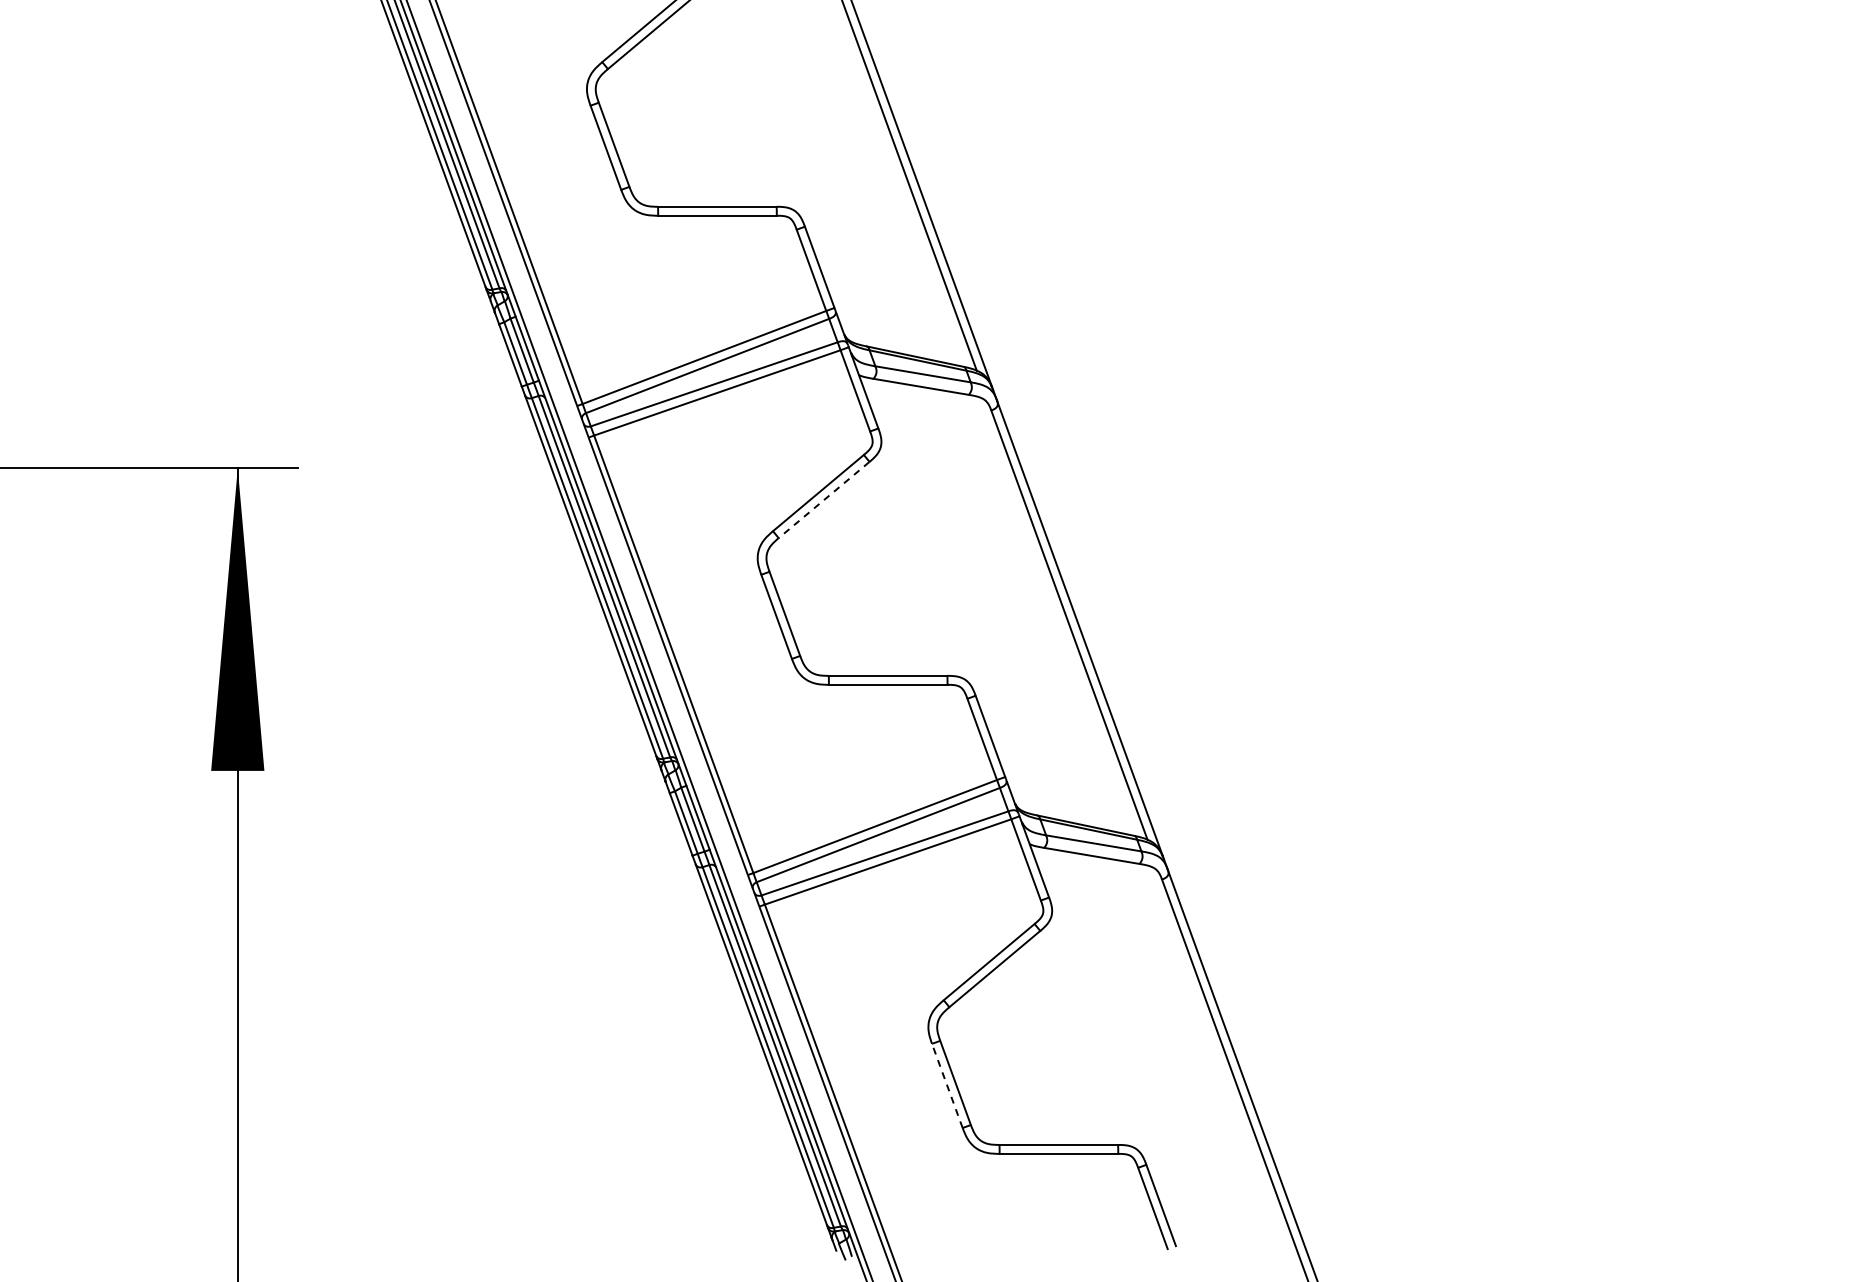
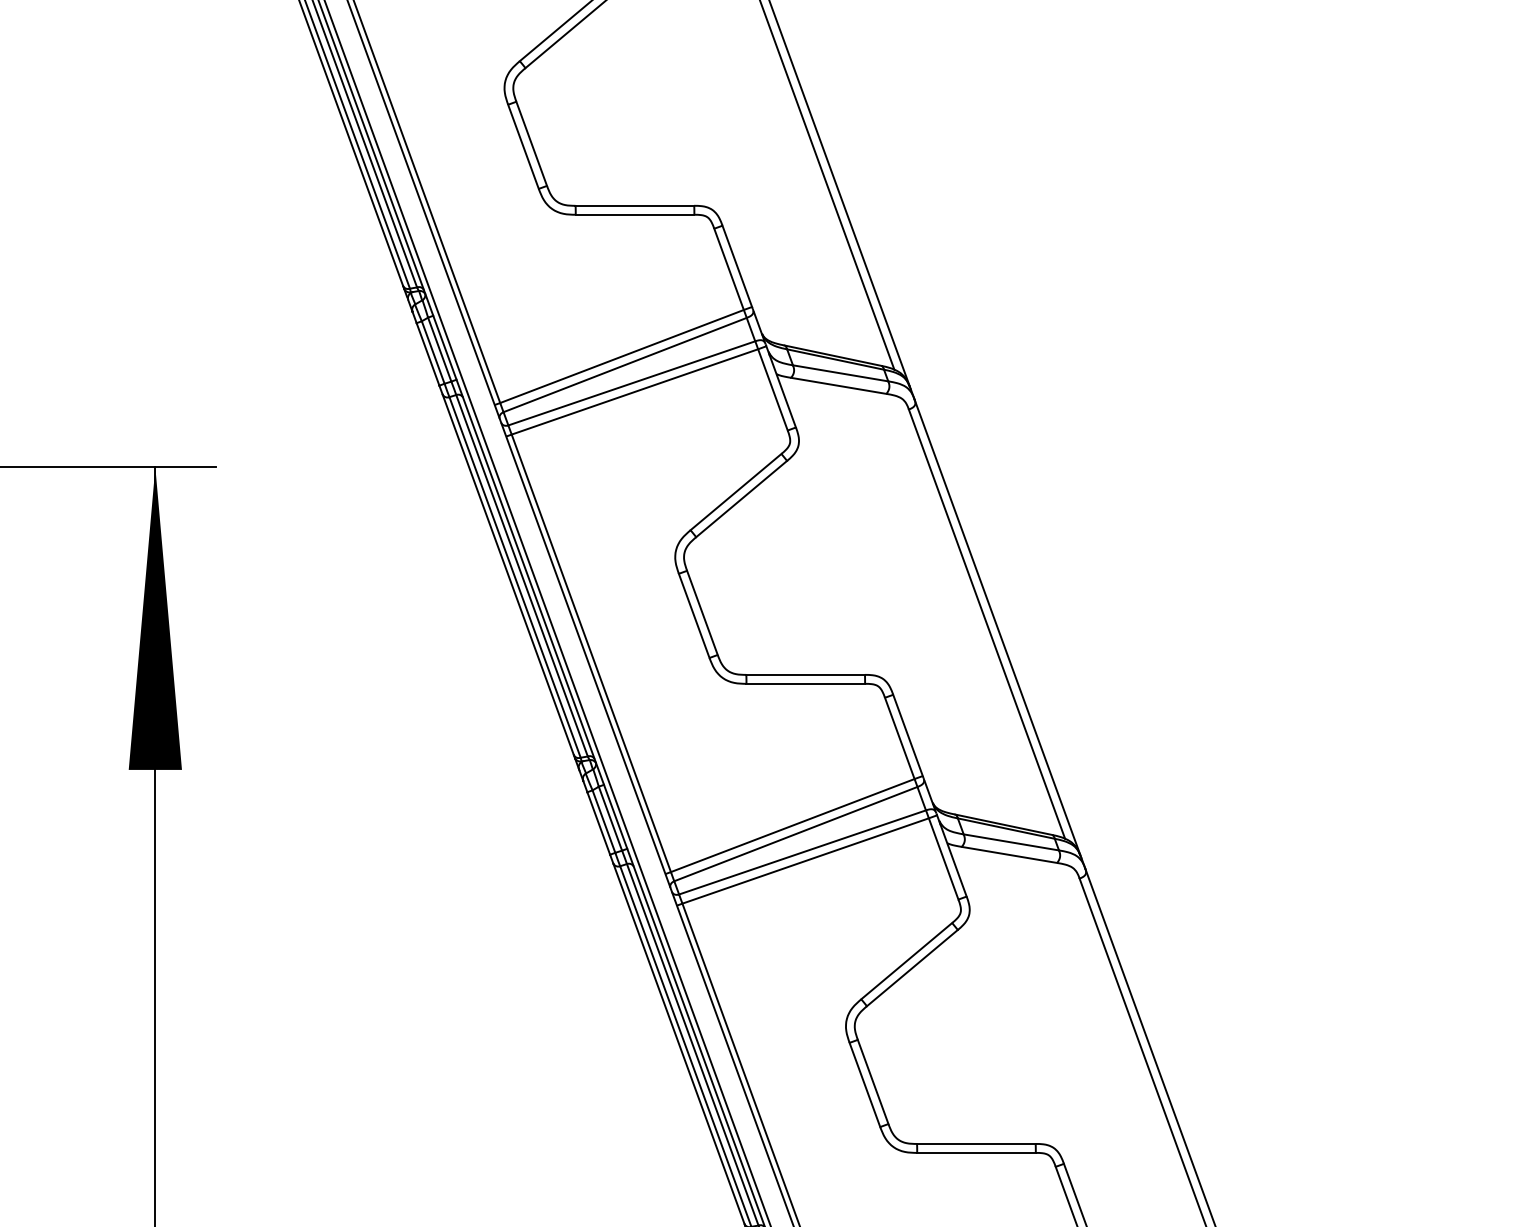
line: (823, 500) -> (741, 499), dashed -> solid
line: (947, 1085) -> (865, 1084), dashed -> solid

